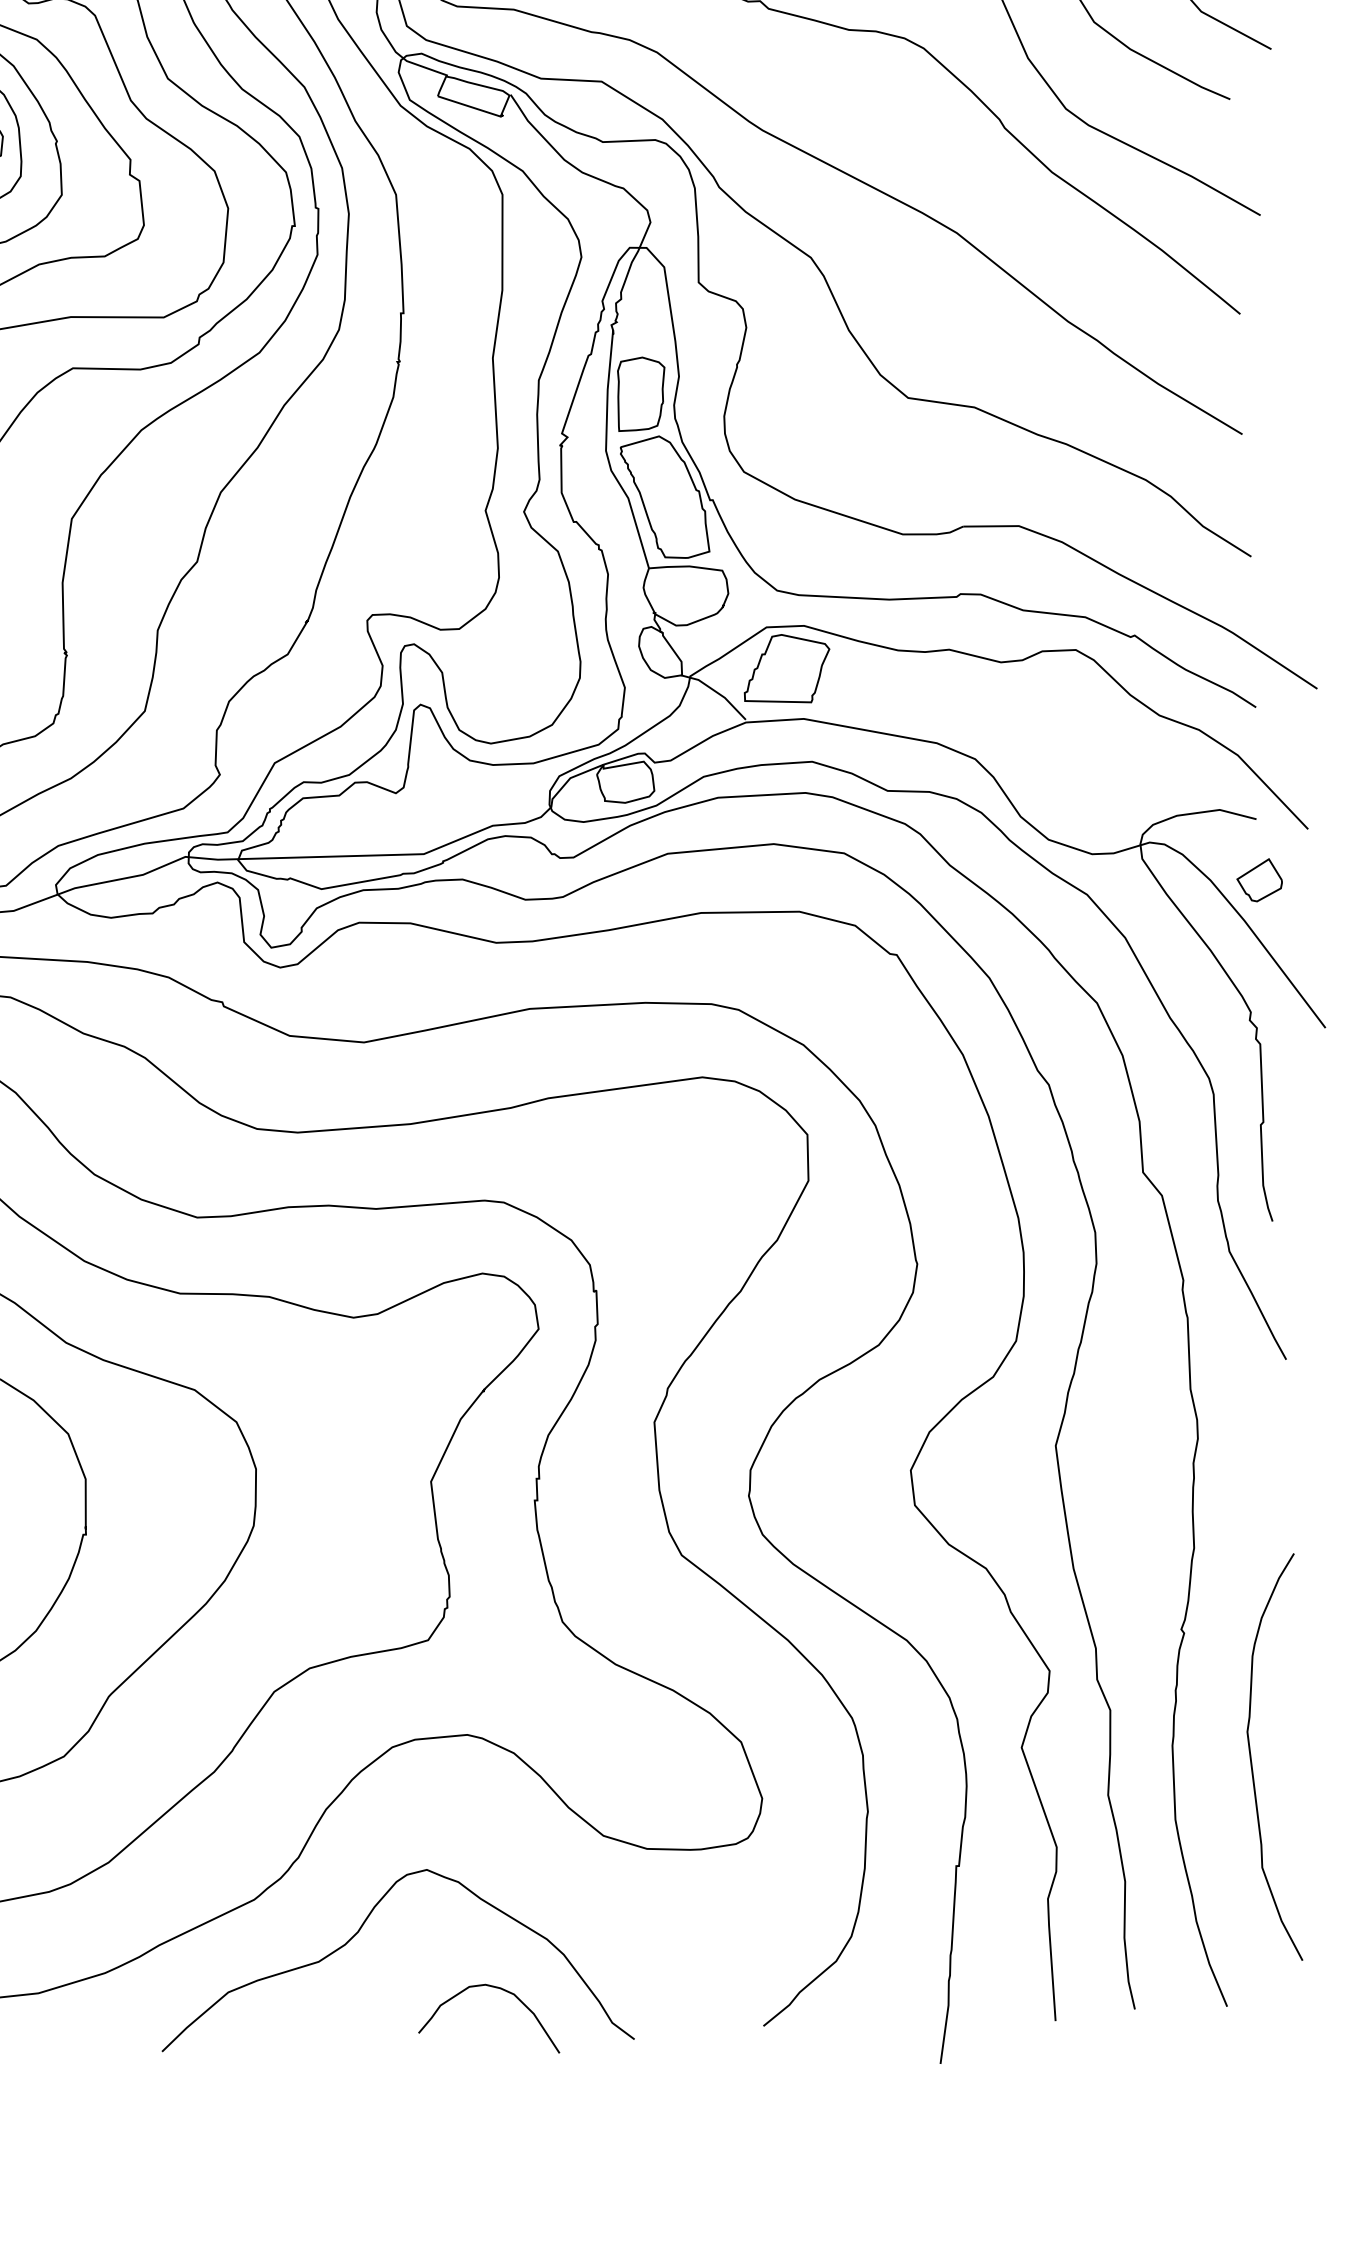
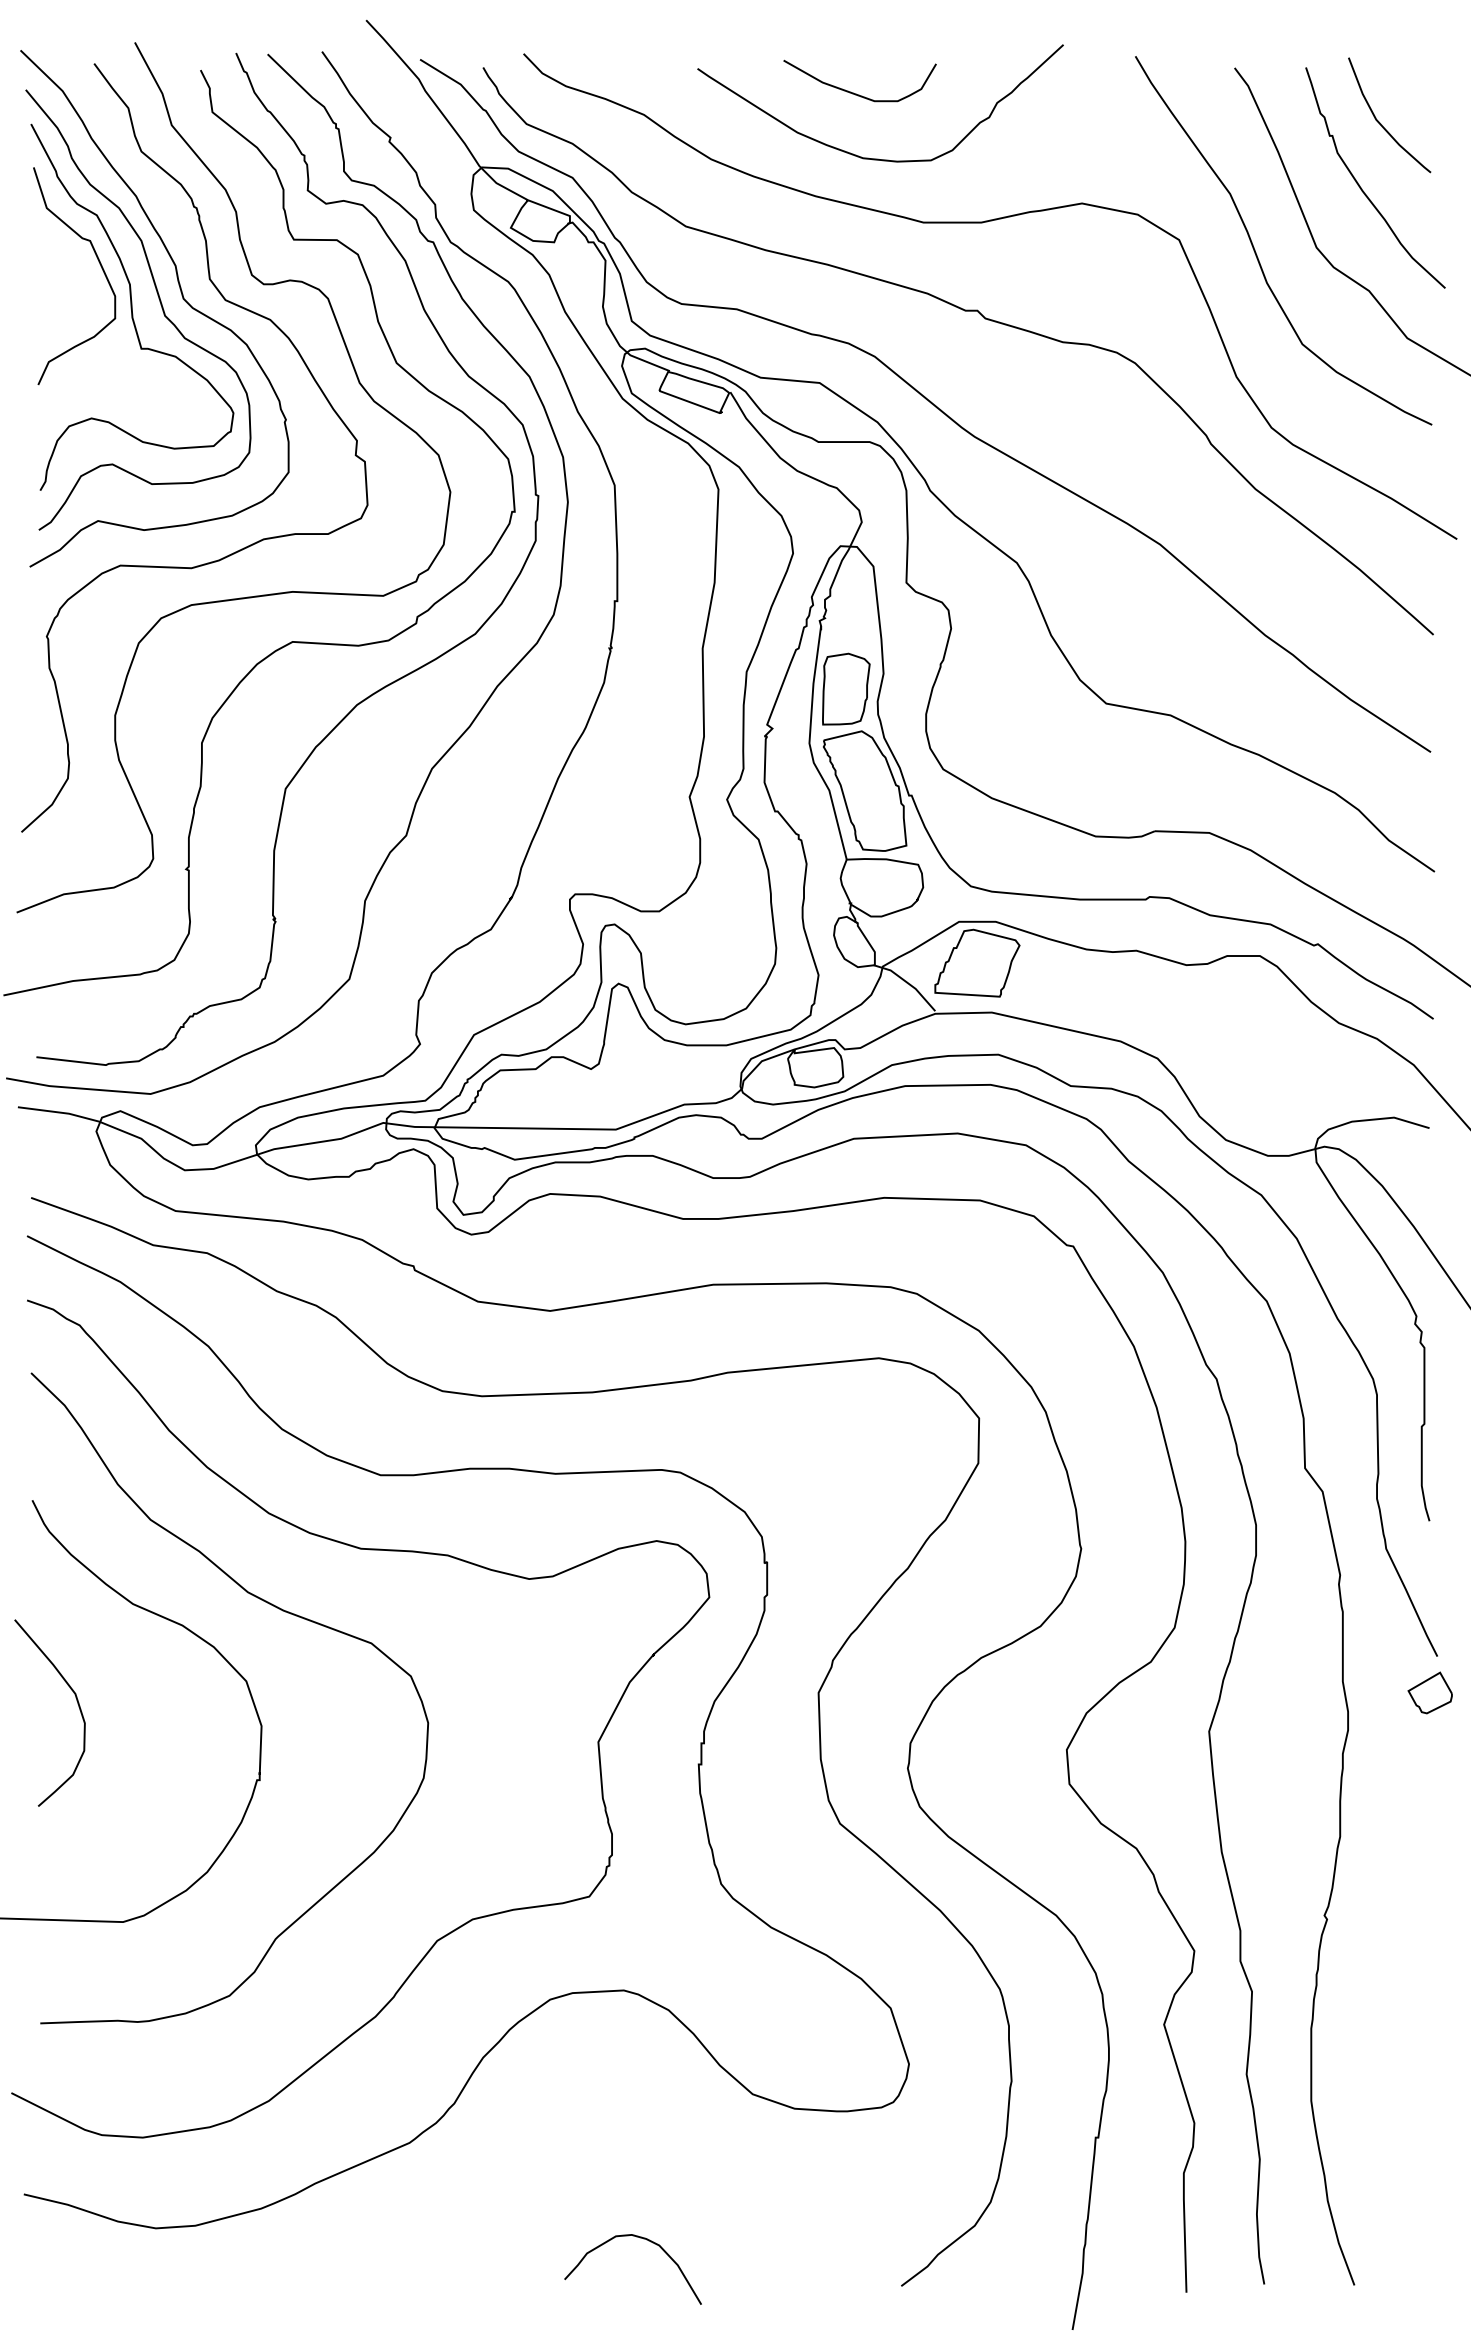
part: (1258, 879) -> (1429, 1692), moved
curve: (1252, 1759) -> (1388, 2045), removed
curve: (361, 1929) -> (512, 2176), removed

